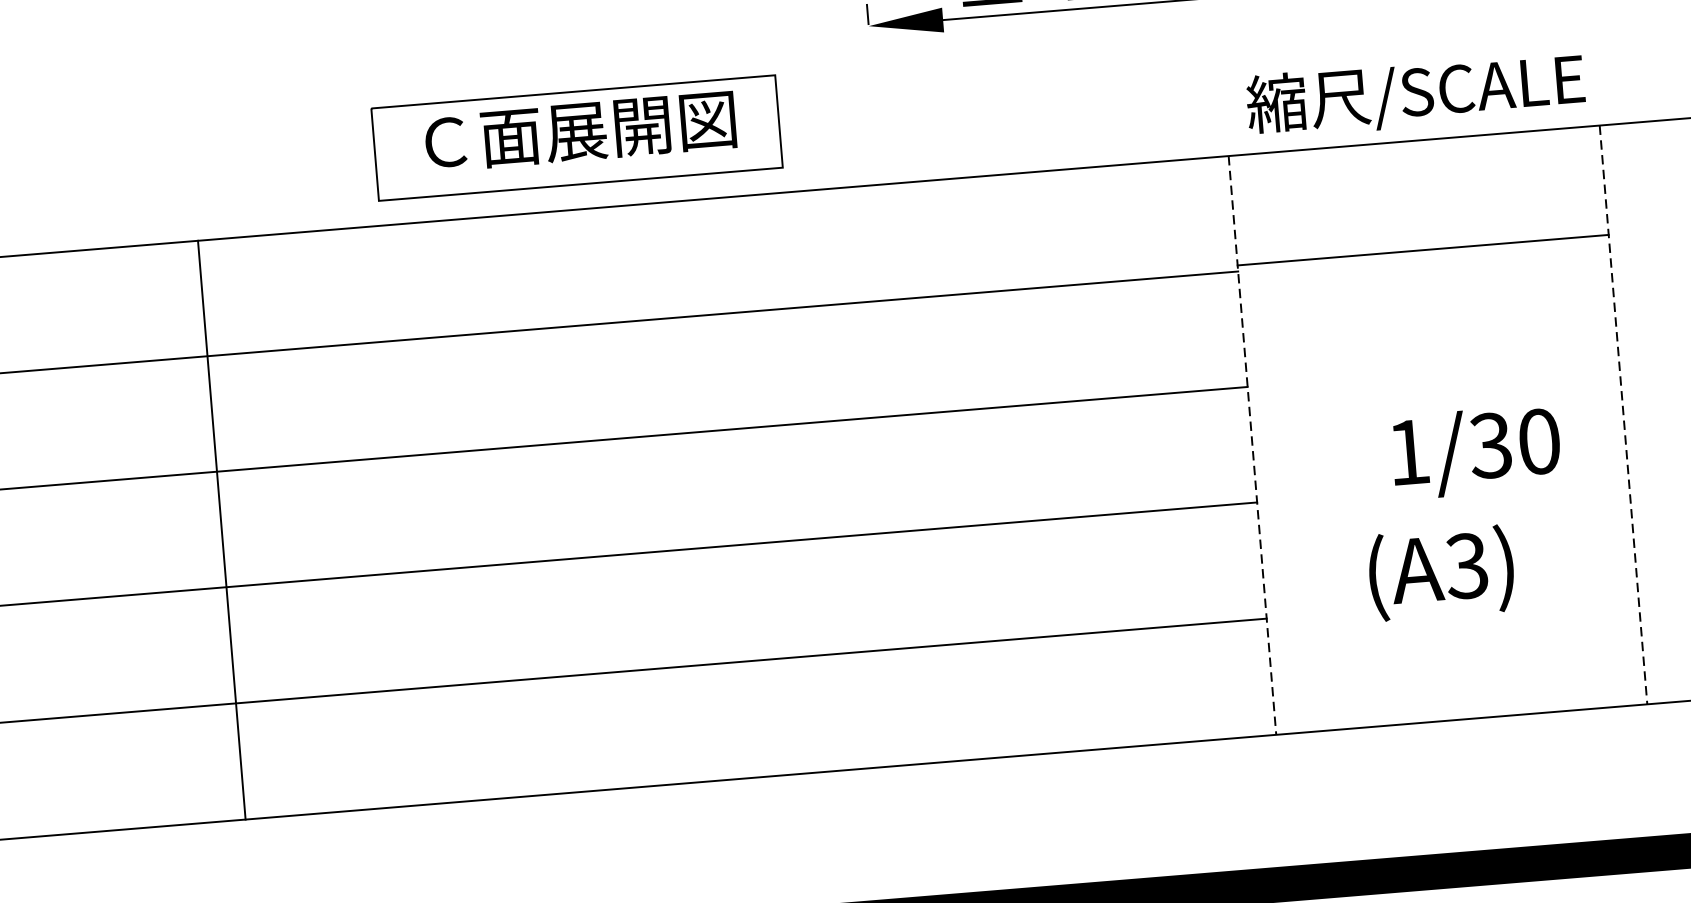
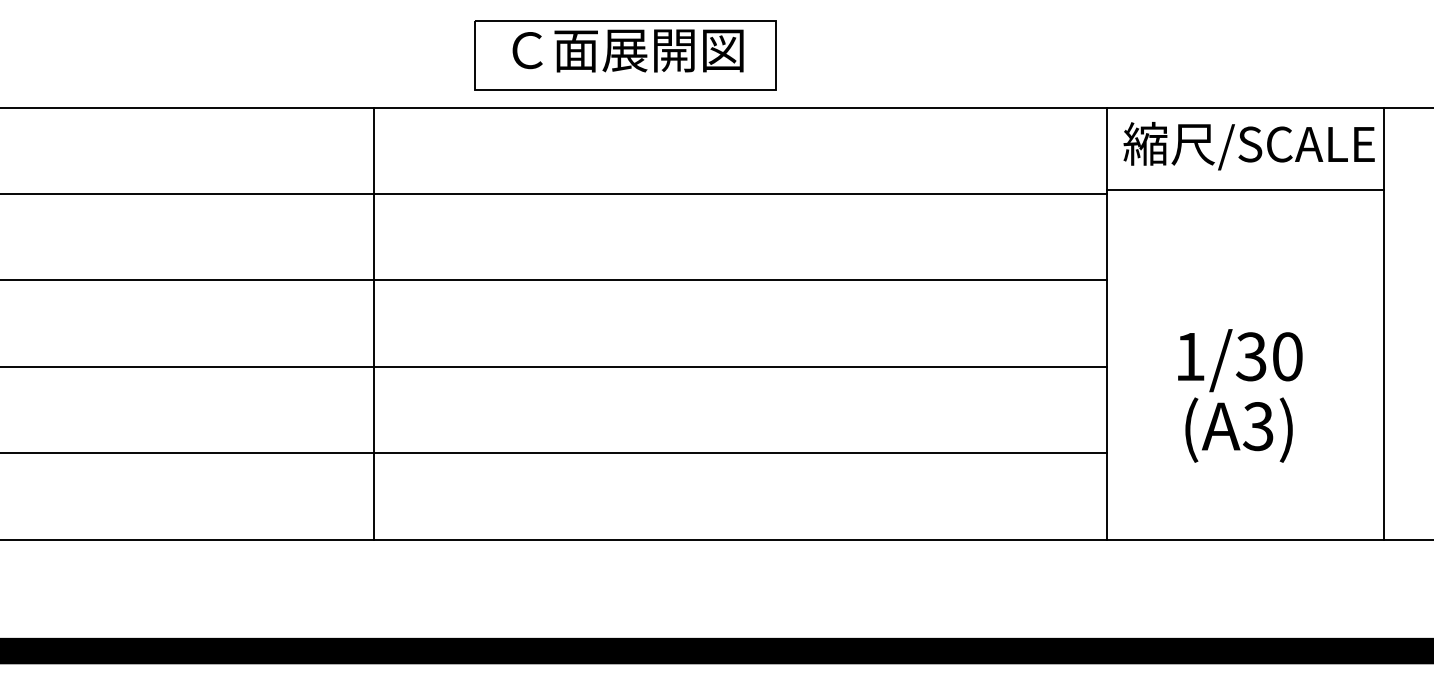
text: (1414, 95) -> (1248, 146), moved
line: (1623, 415) -> (1383, 324), dashed -> solid
line: (1252, 446) -> (1106, 324), dashed -> solid
text: (1476, 451) -> (1240, 360), moved
line: (222, 529) -> (374, 323), moved

